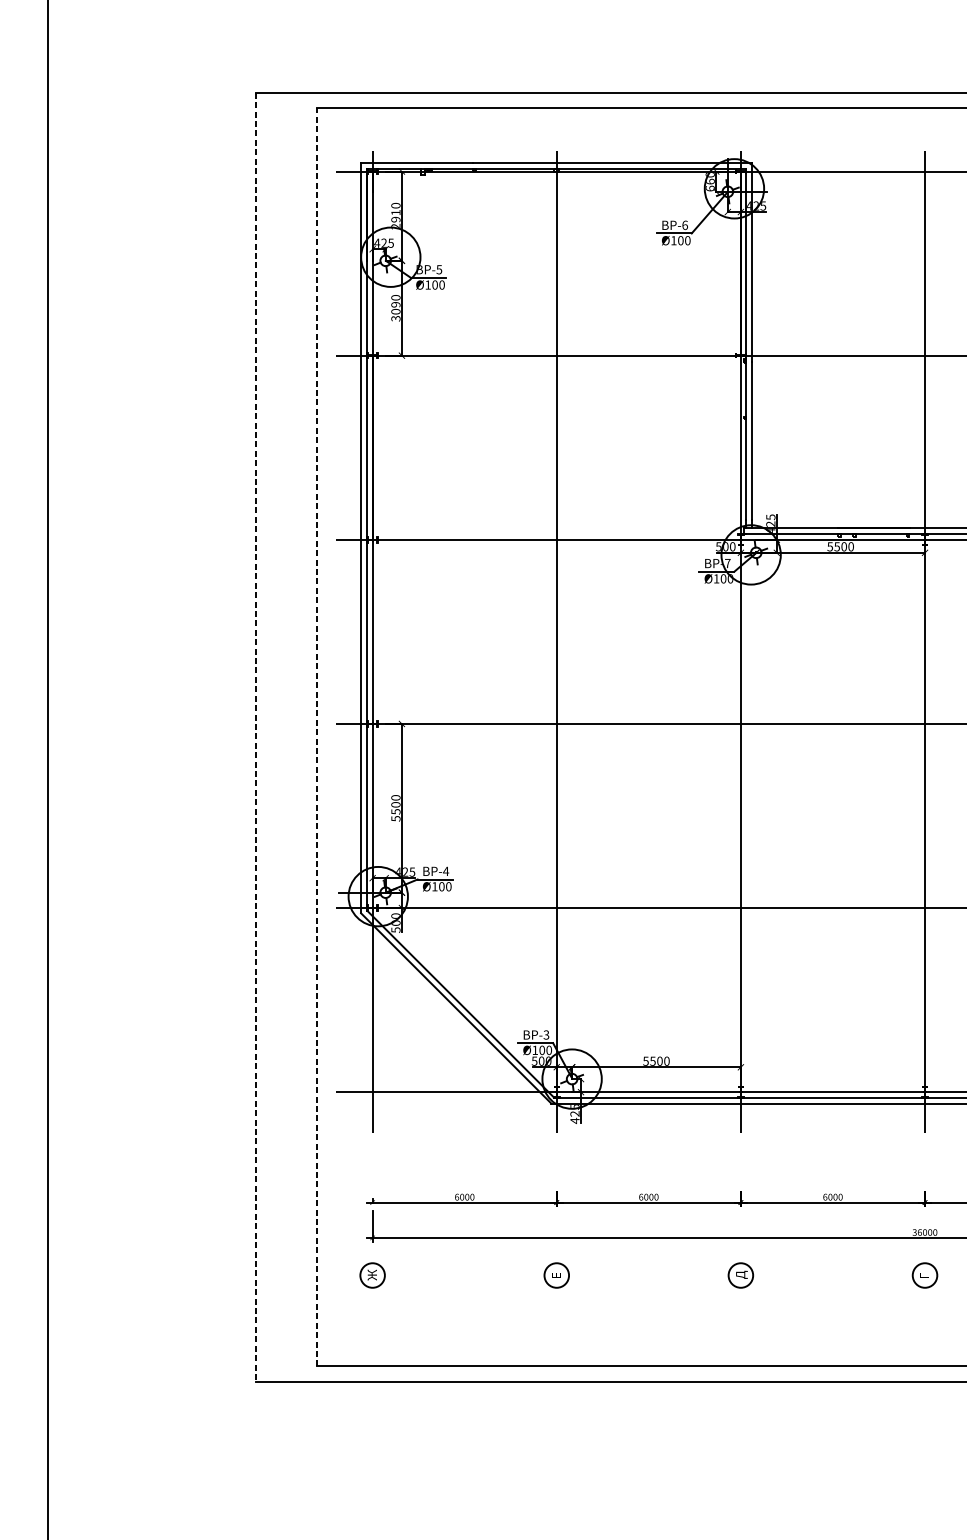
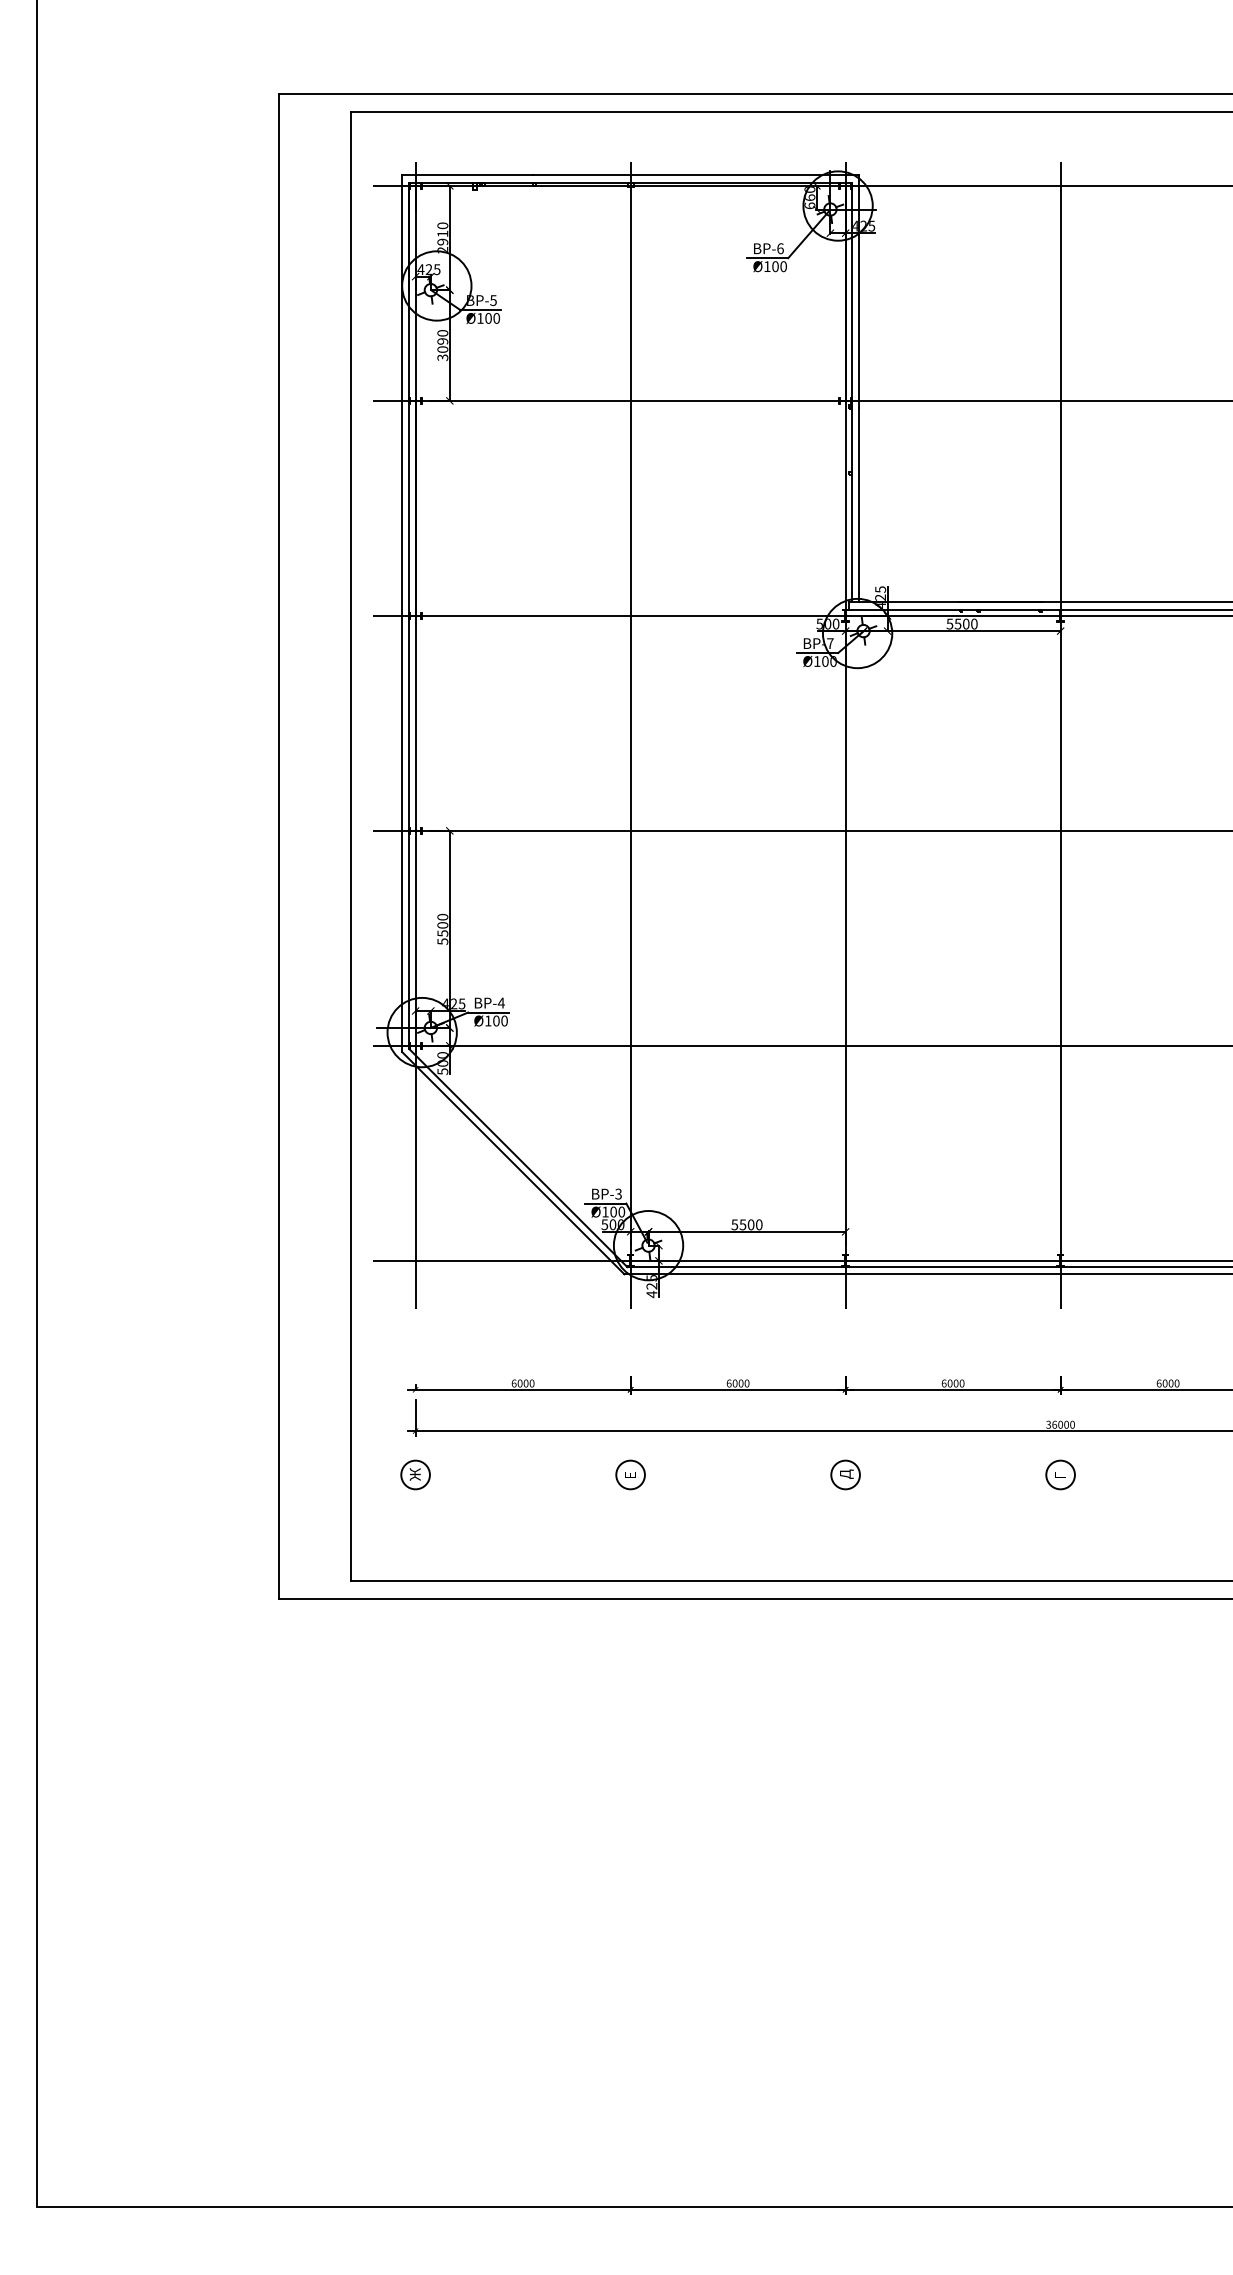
line: (255, 737) -> (278, 846), dashed -> solid
line: (316, 737) -> (350, 846), dashed -> solid

